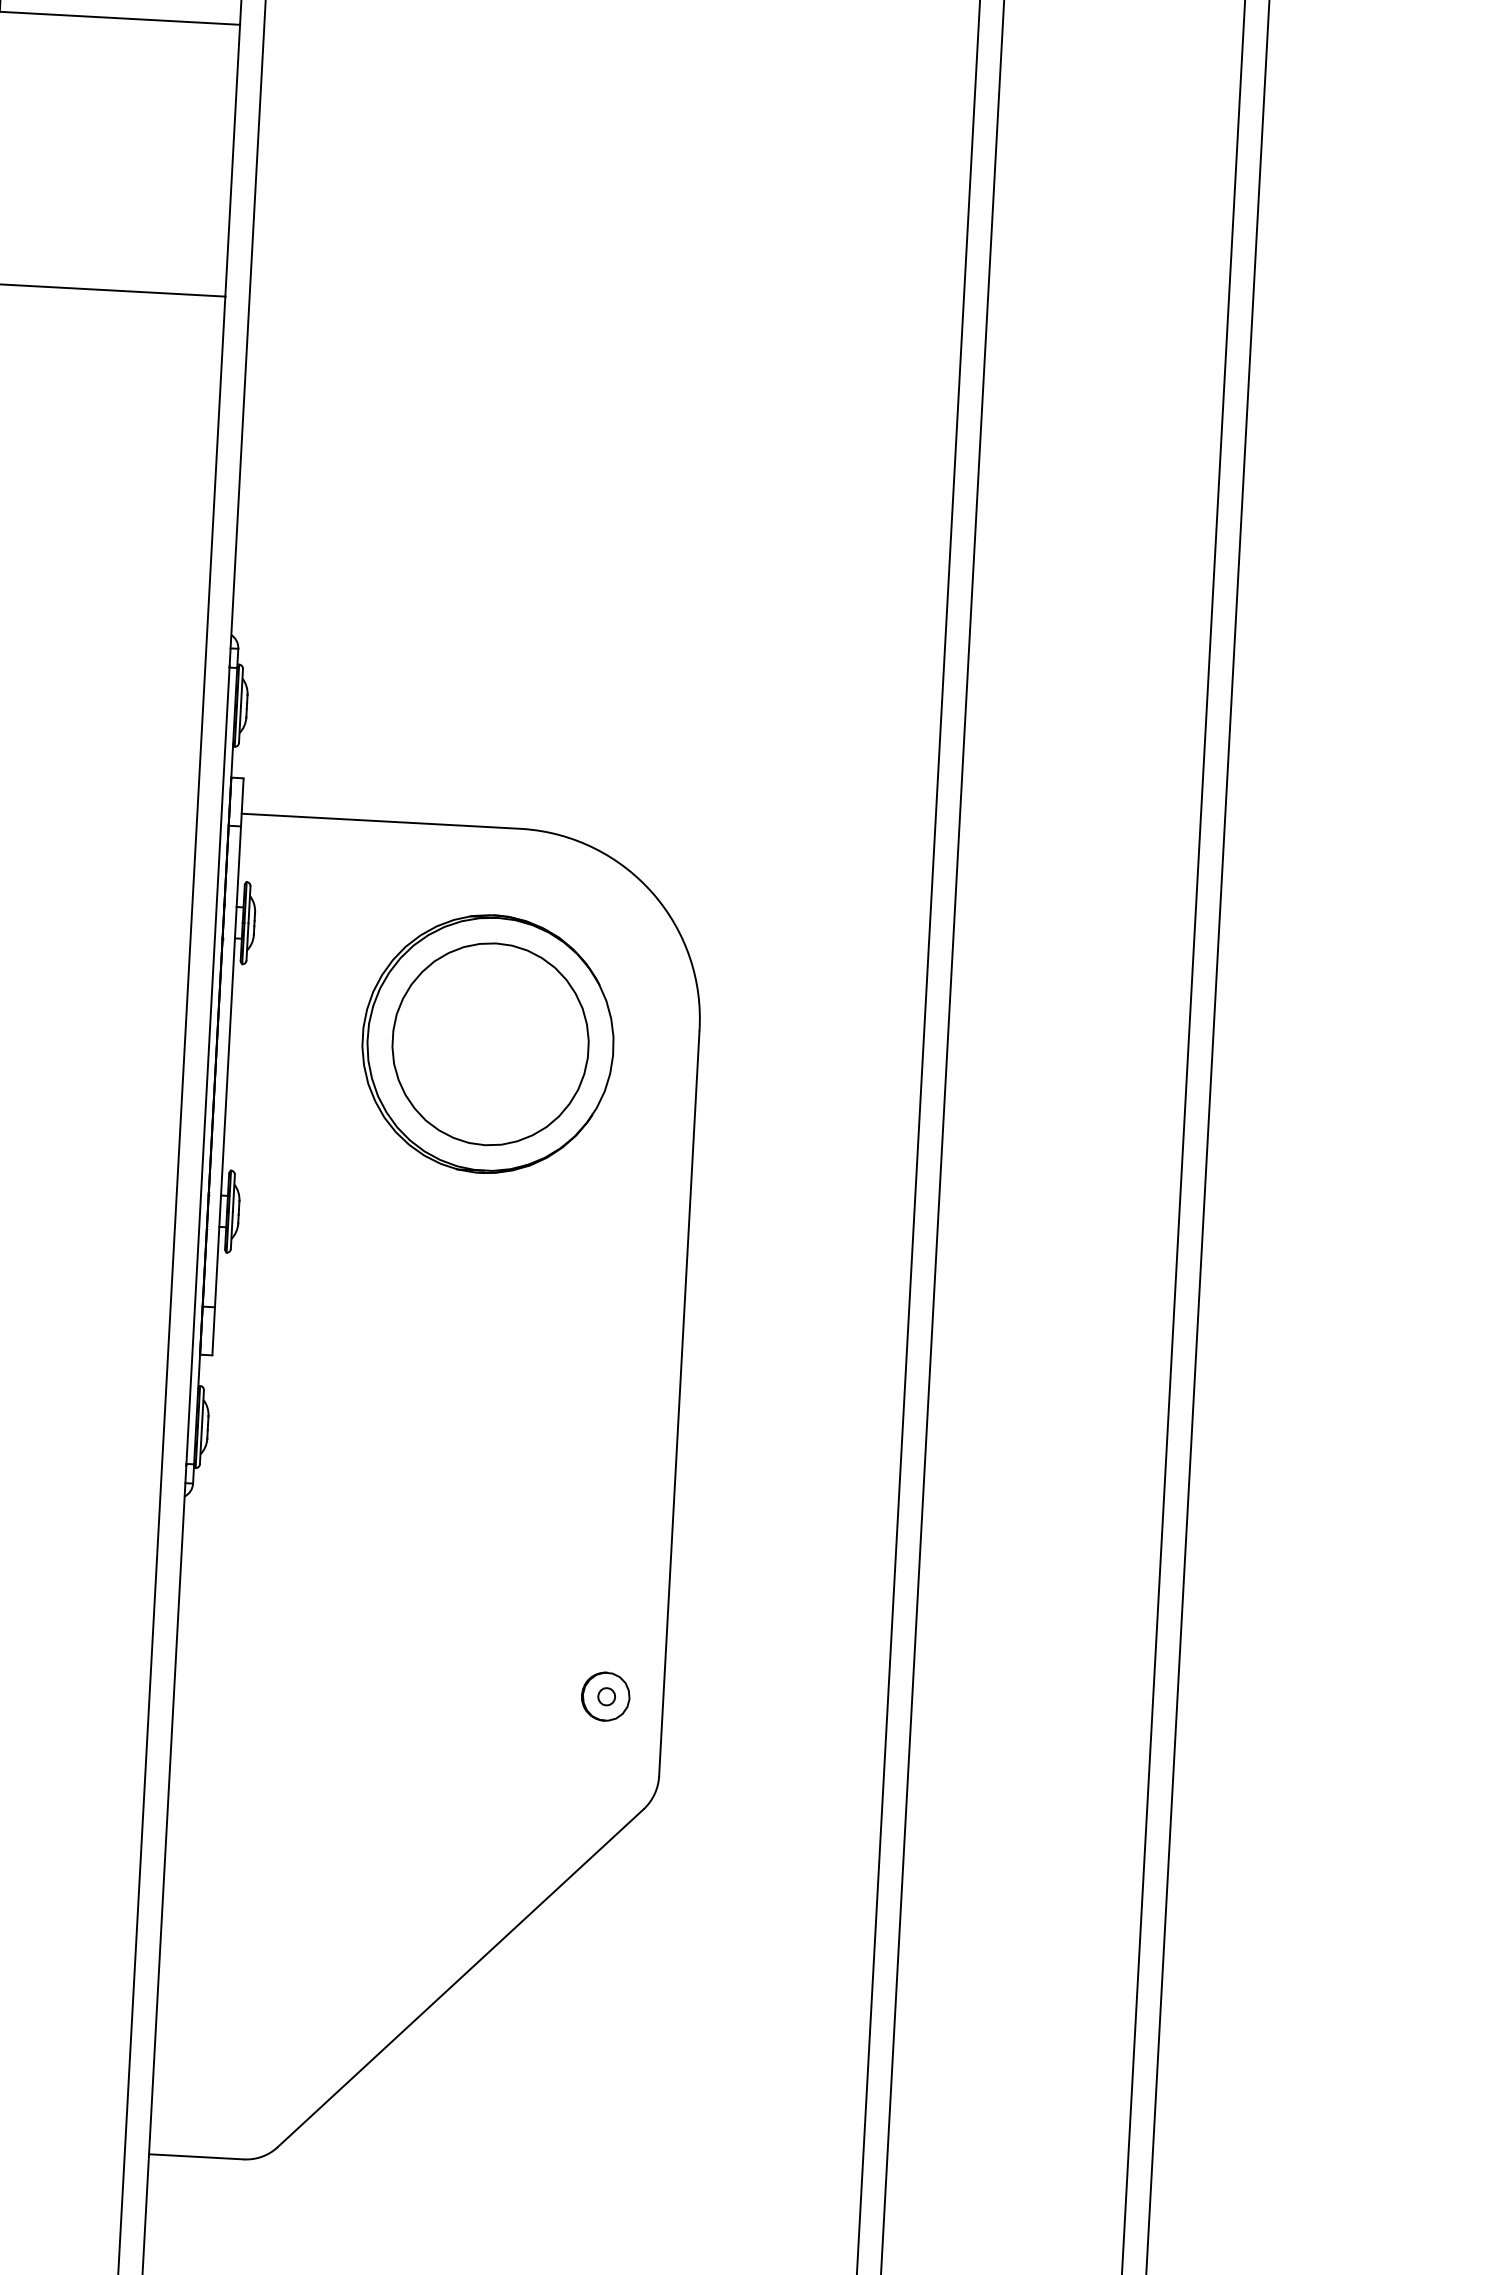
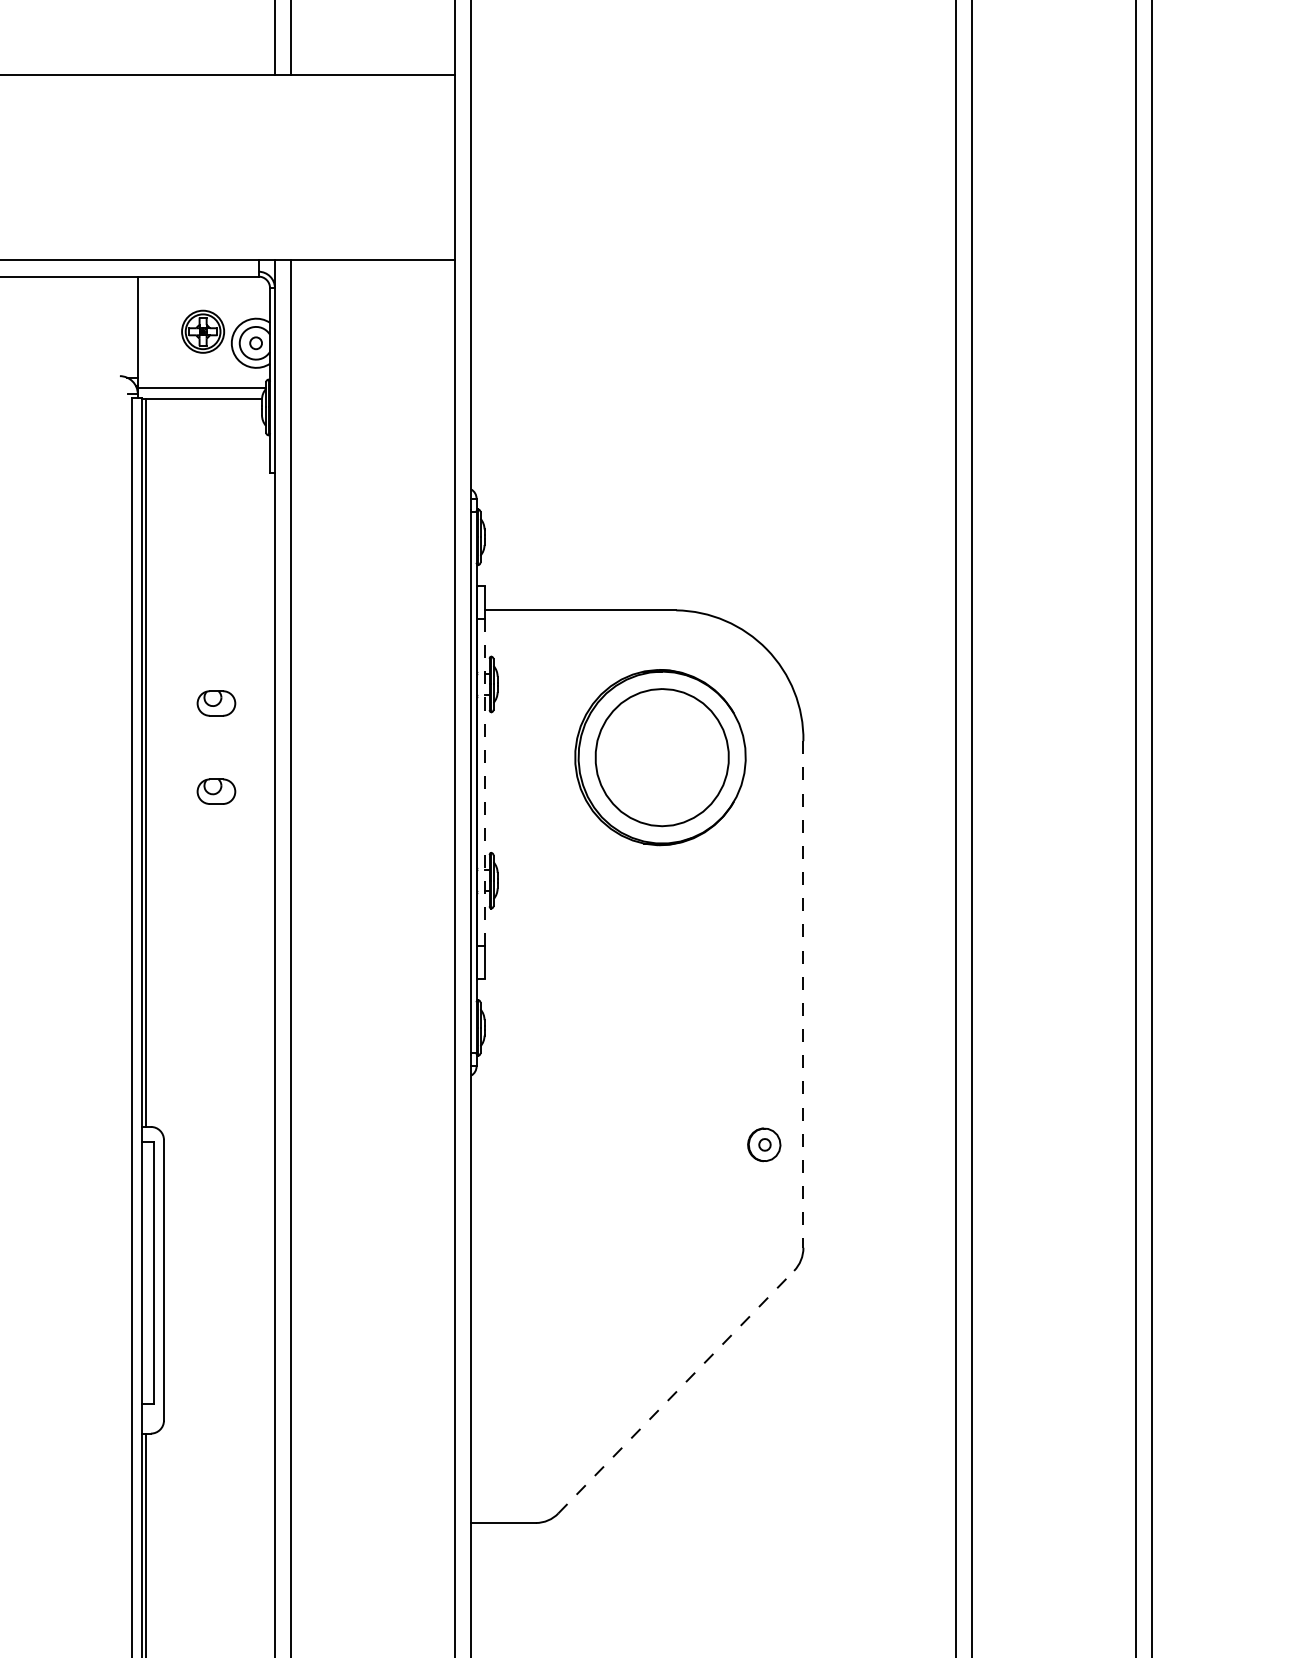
line: (227, 1066) -> (484, 782), solid -> dashed
line: (679, 1405) -> (803, 995), solid -> dashed
part: (606, 1696) -> (764, 1144), moved
line: (461, 1977) -> (676, 1391), solid -> dashed

